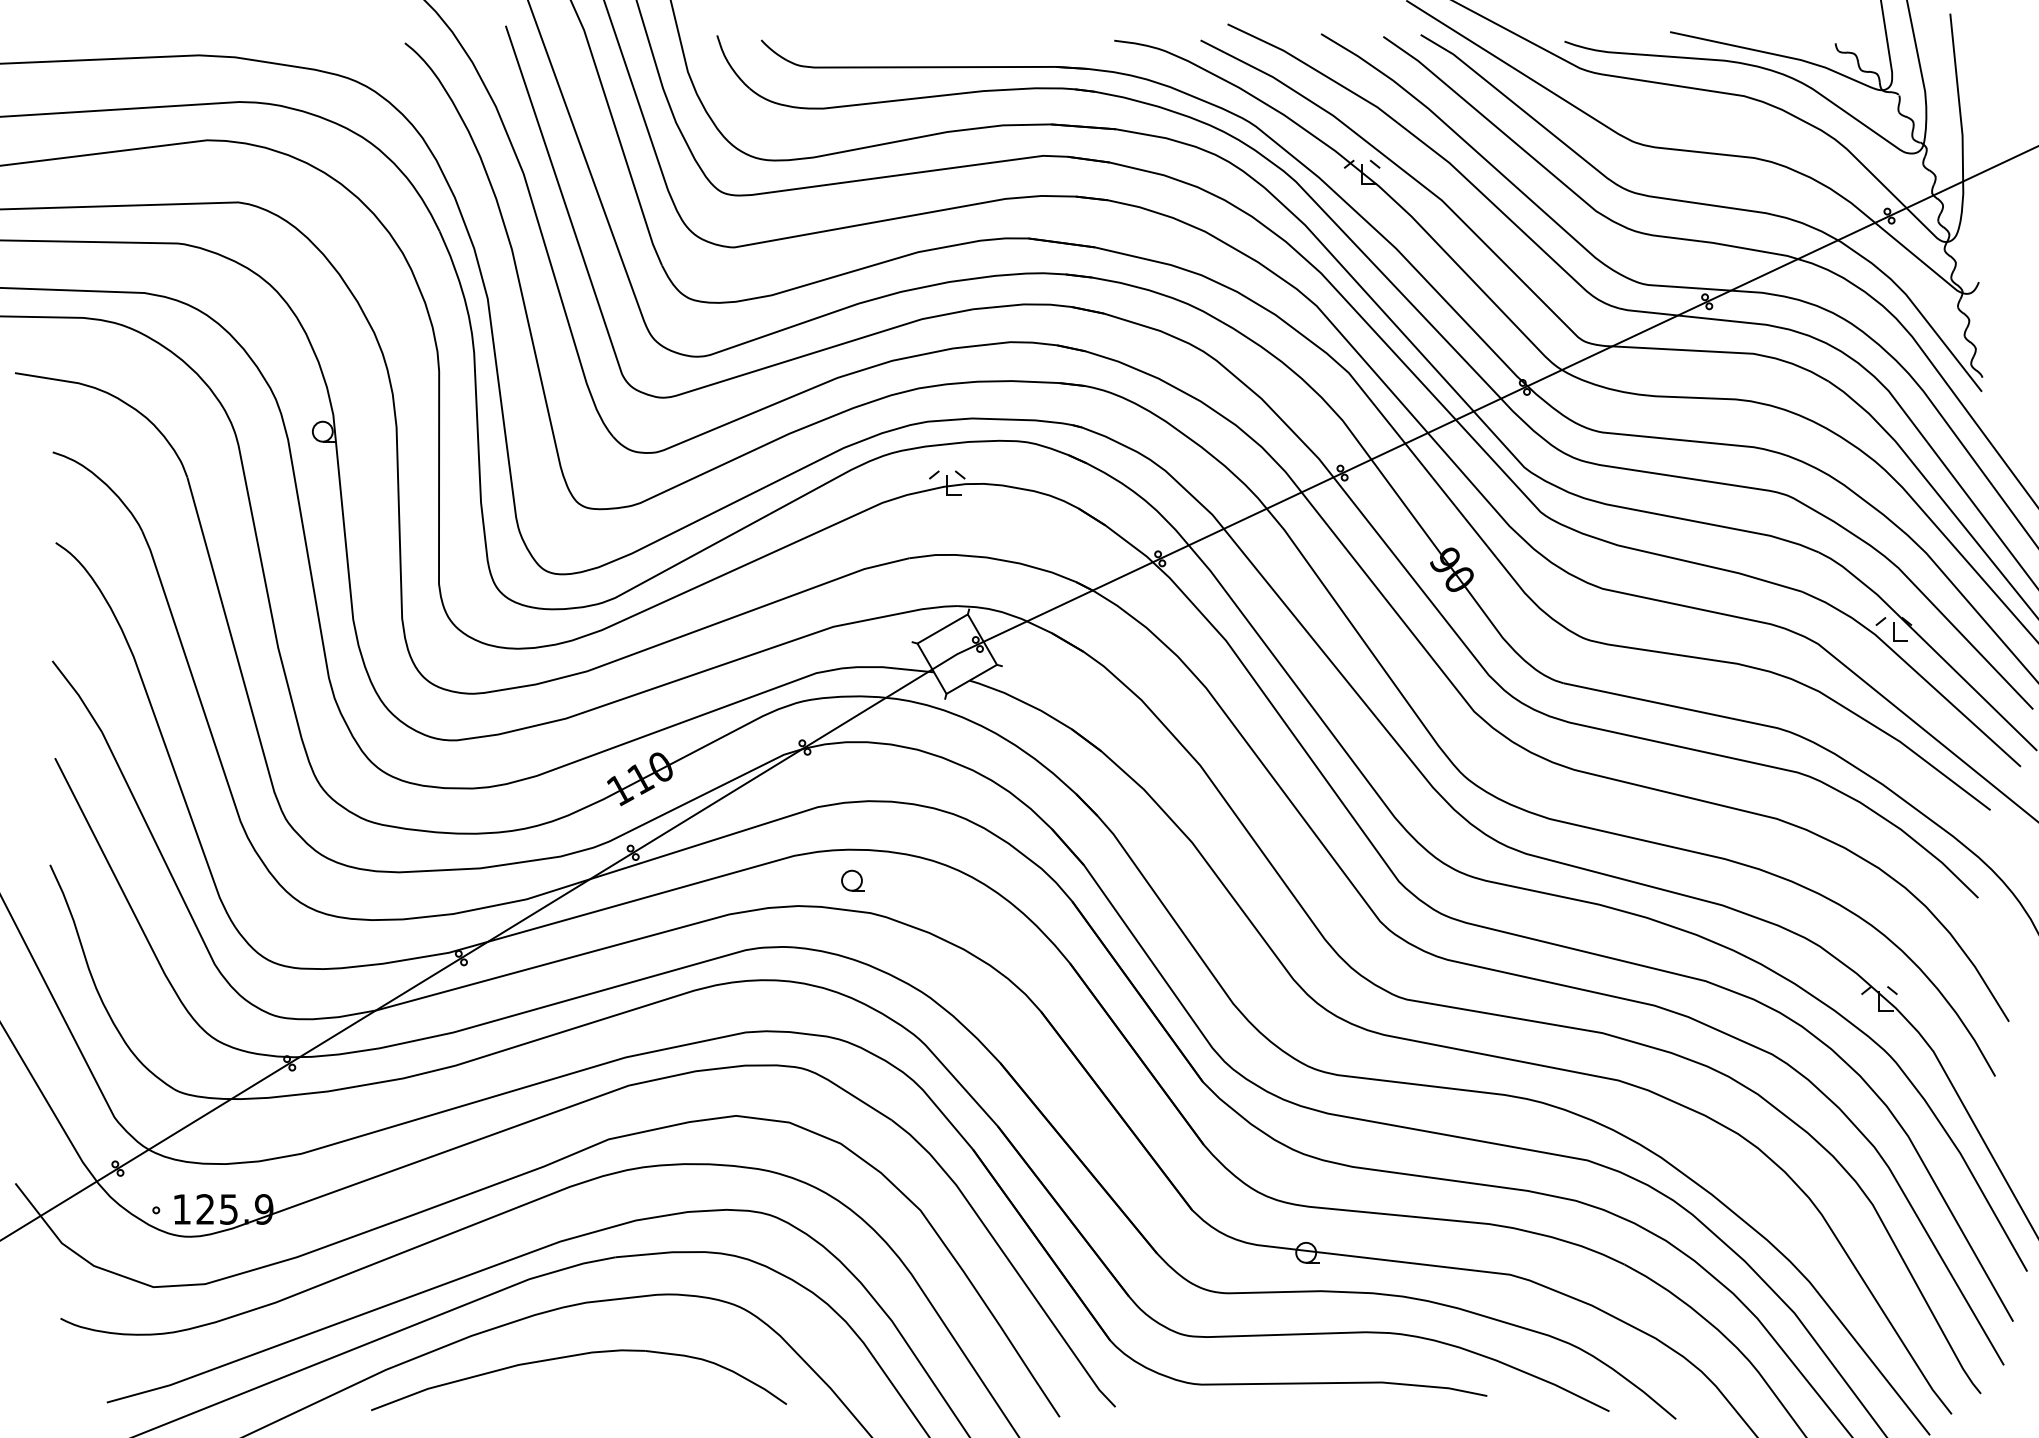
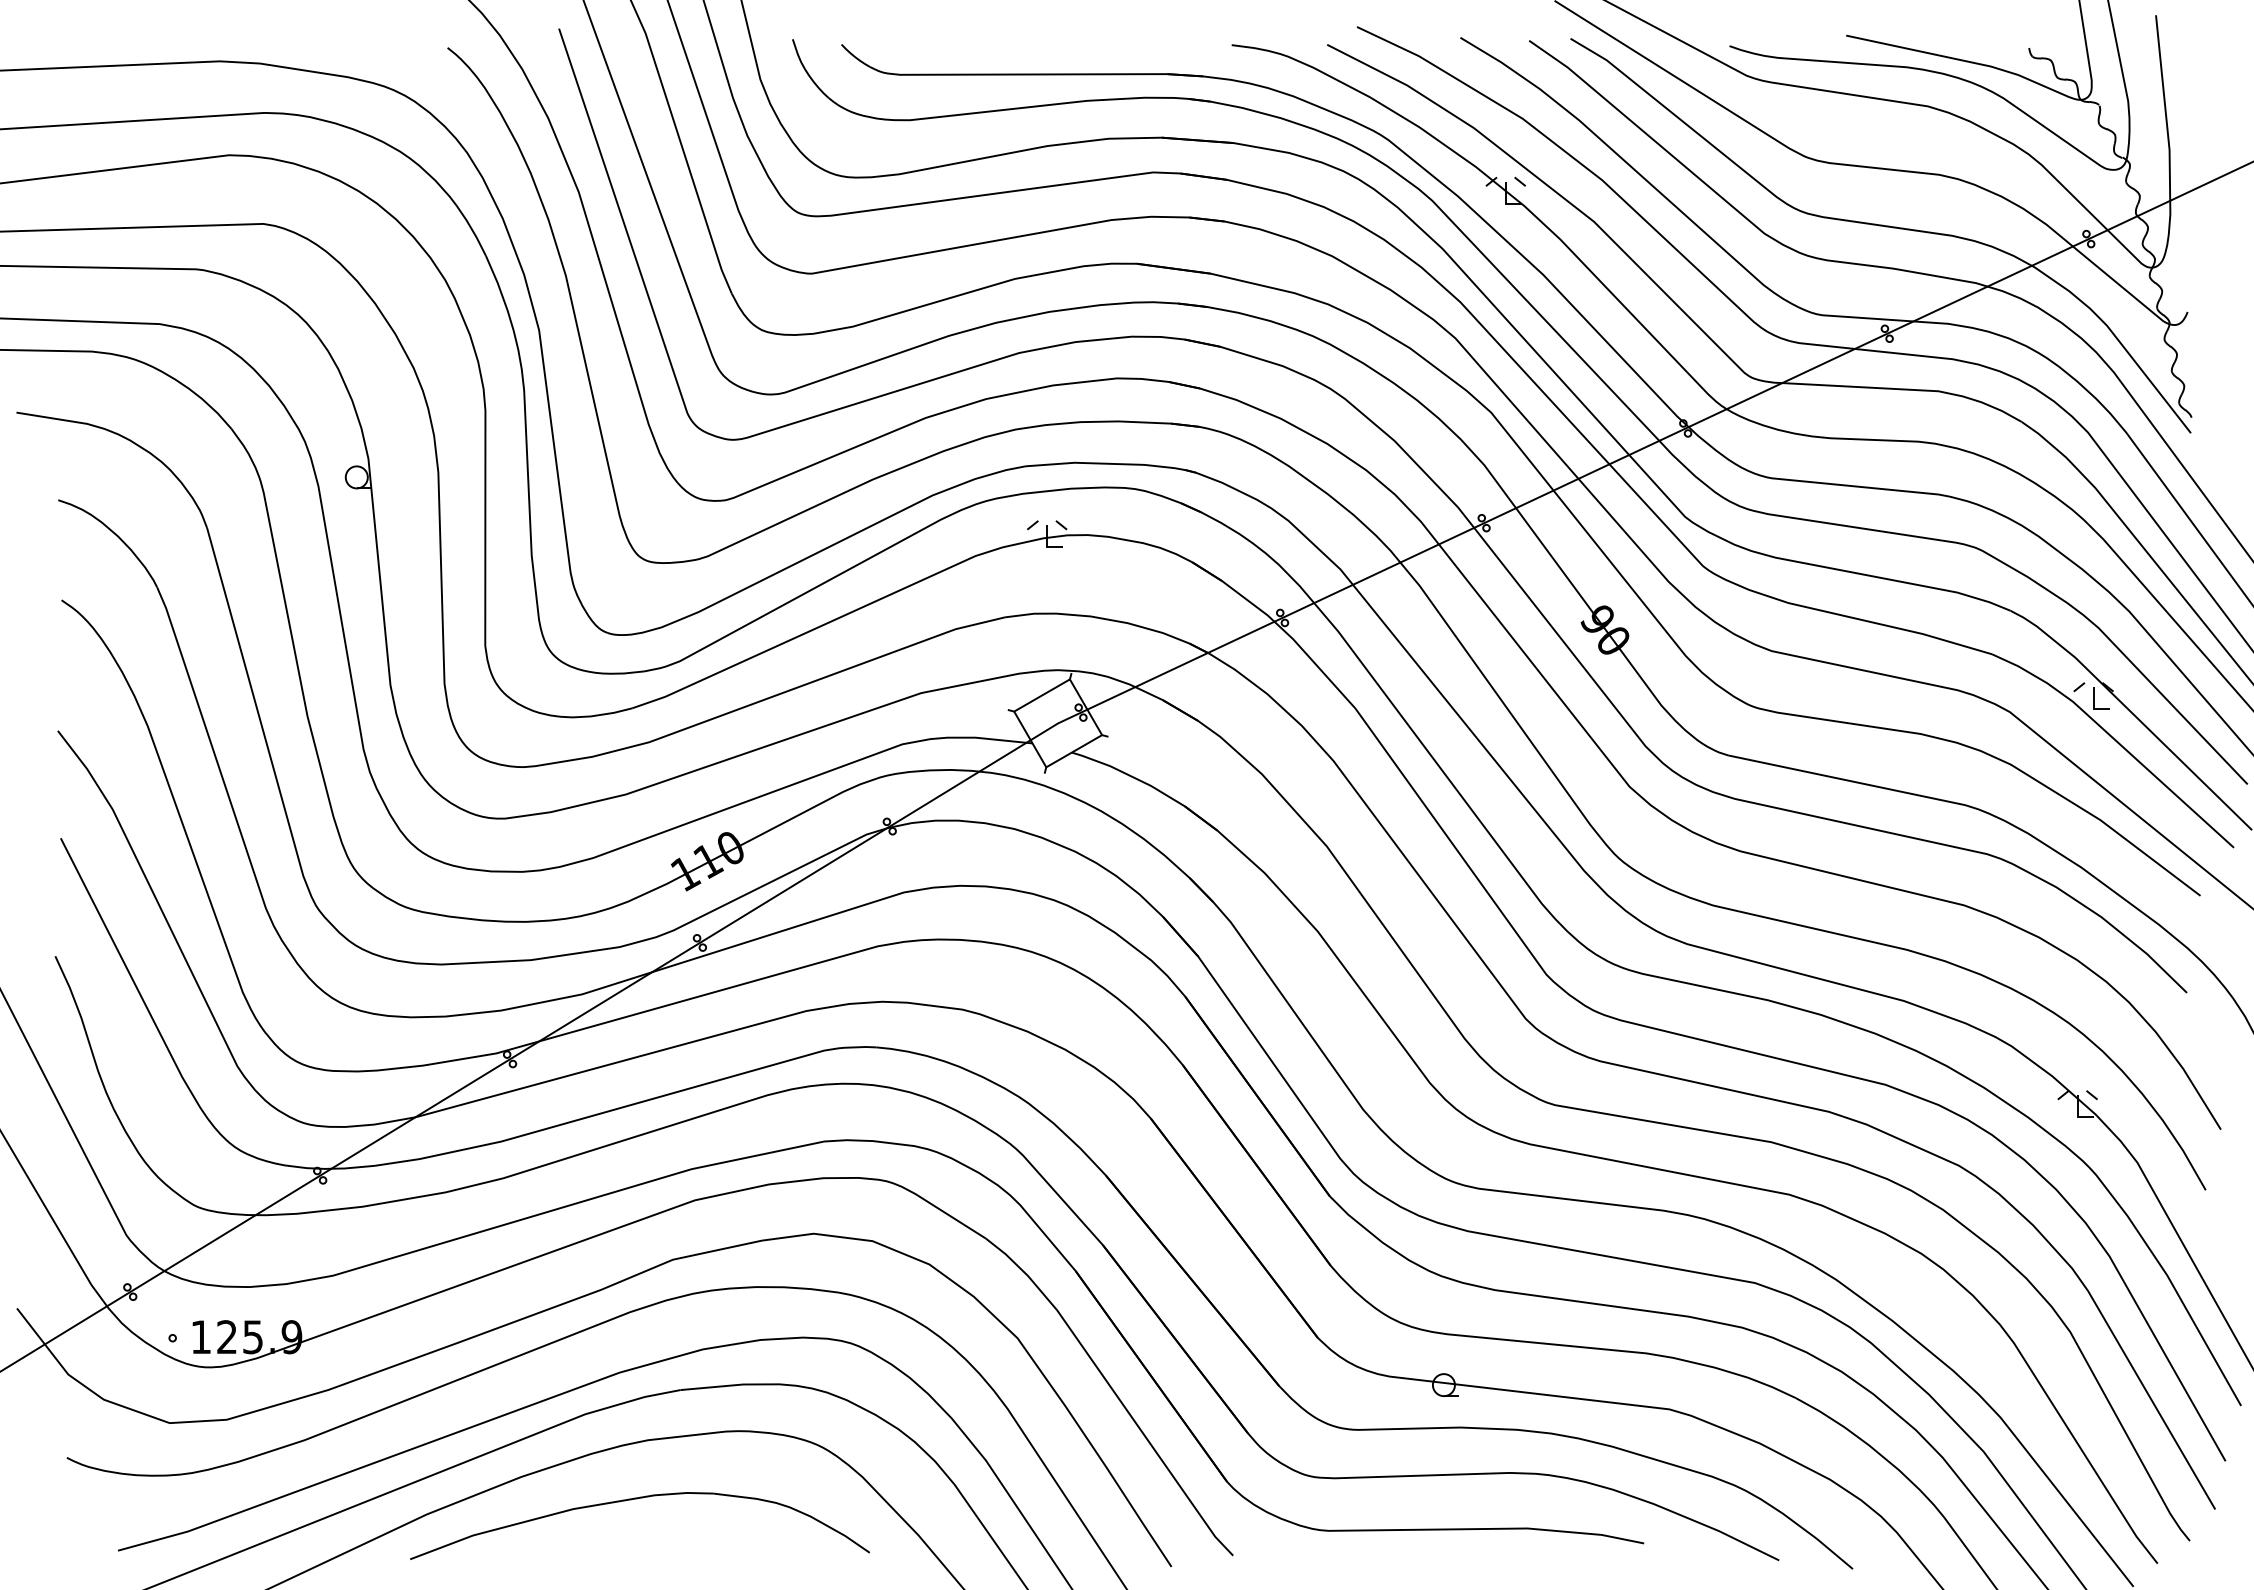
part: (852, 880) -> (942, 973), removed

